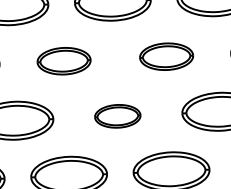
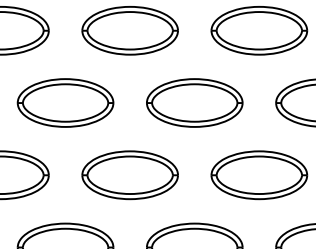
part: (166, 56) -> (194, 102), size x1.43
part: (64, 60) -> (65, 102), size x1.43
part: (117, 116) -> (129, 175), size x1.67

